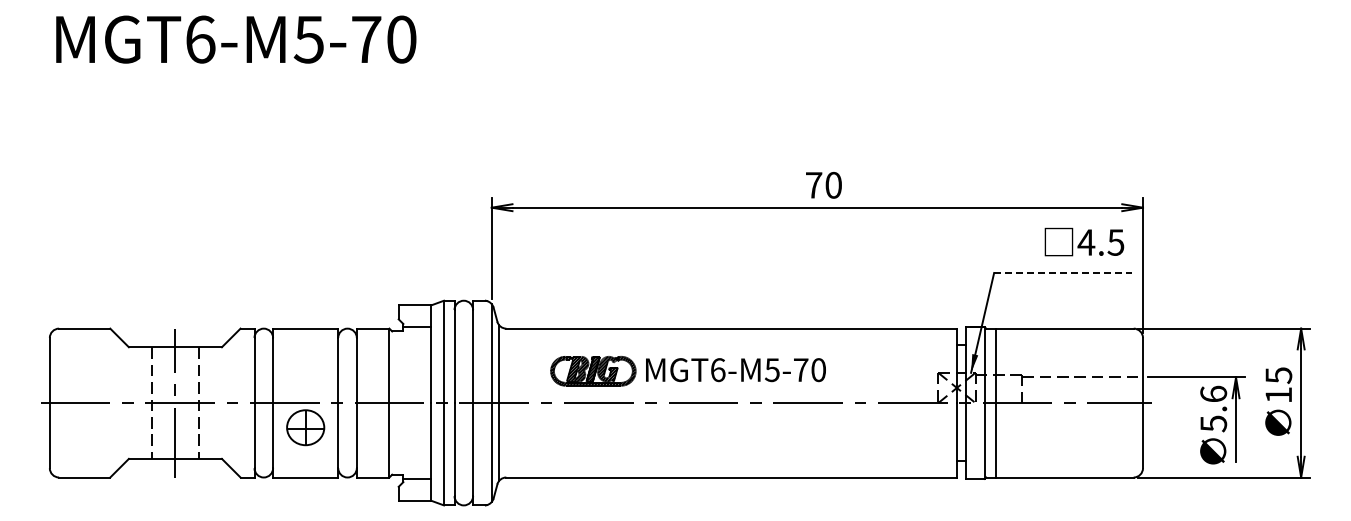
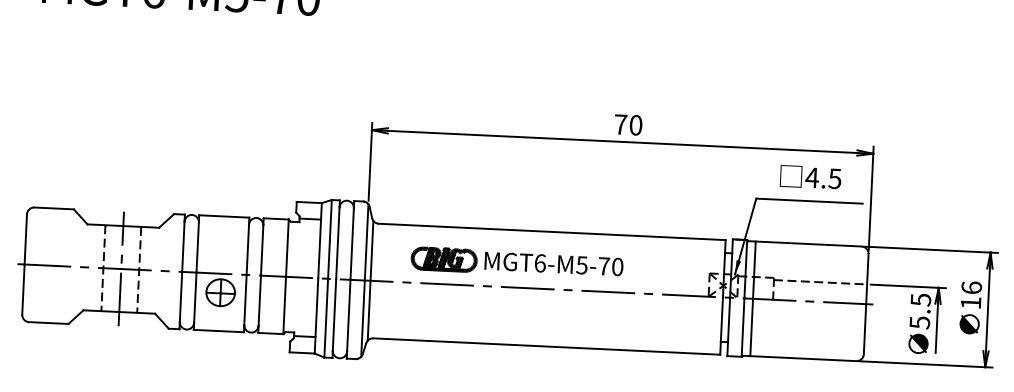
text: (1084, 241) -> (810, 176), moved
line: (1063, 273) -> (809, 201), dashed -> solid
text: (1278, 375) -> (971, 287), 15 -> 16
text: (1213, 393) -> (920, 299), 5.6 -> 5.5

